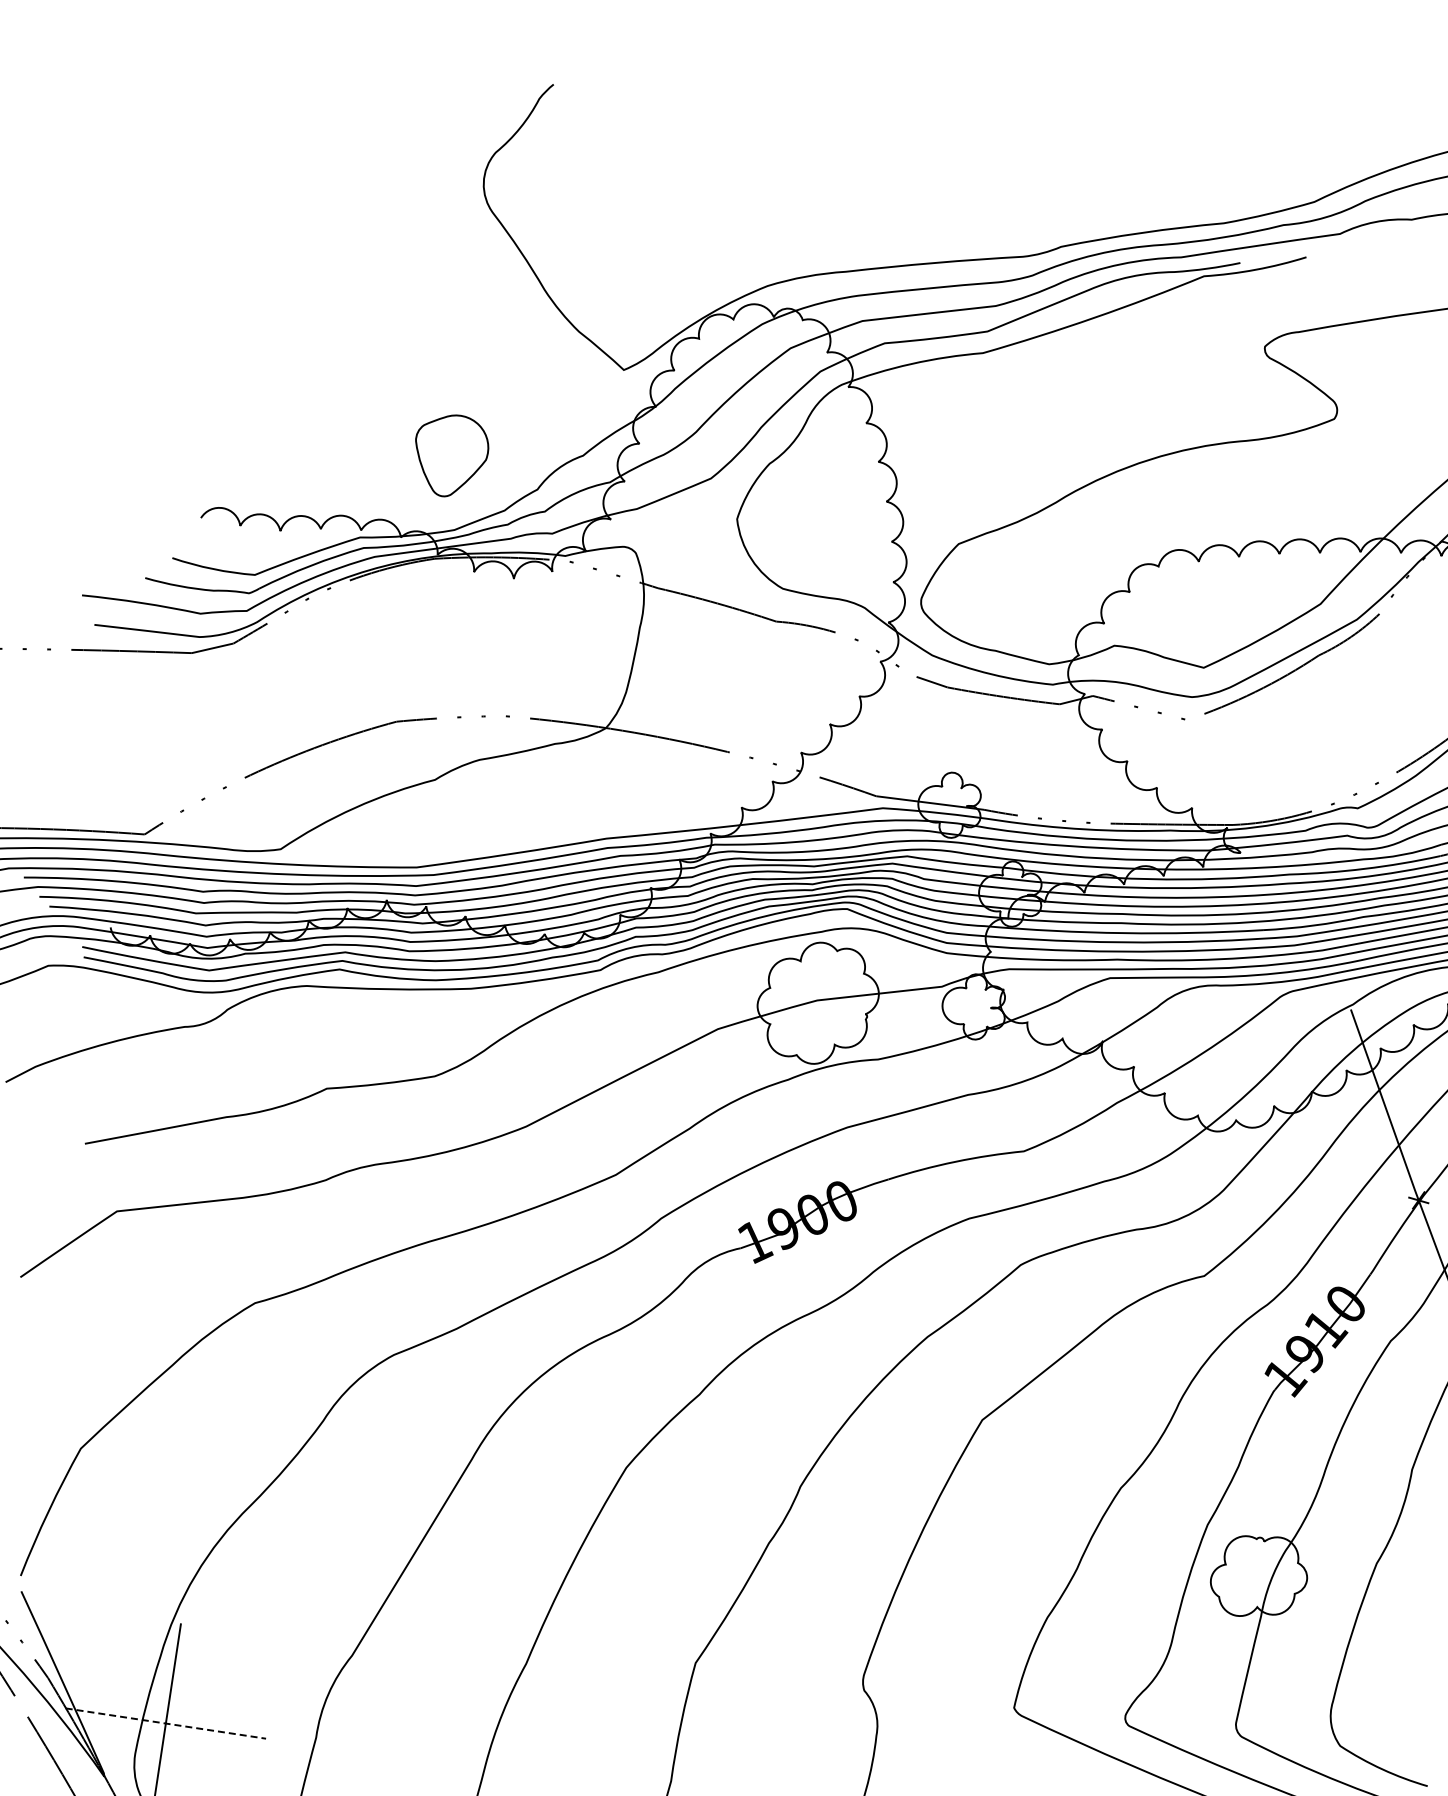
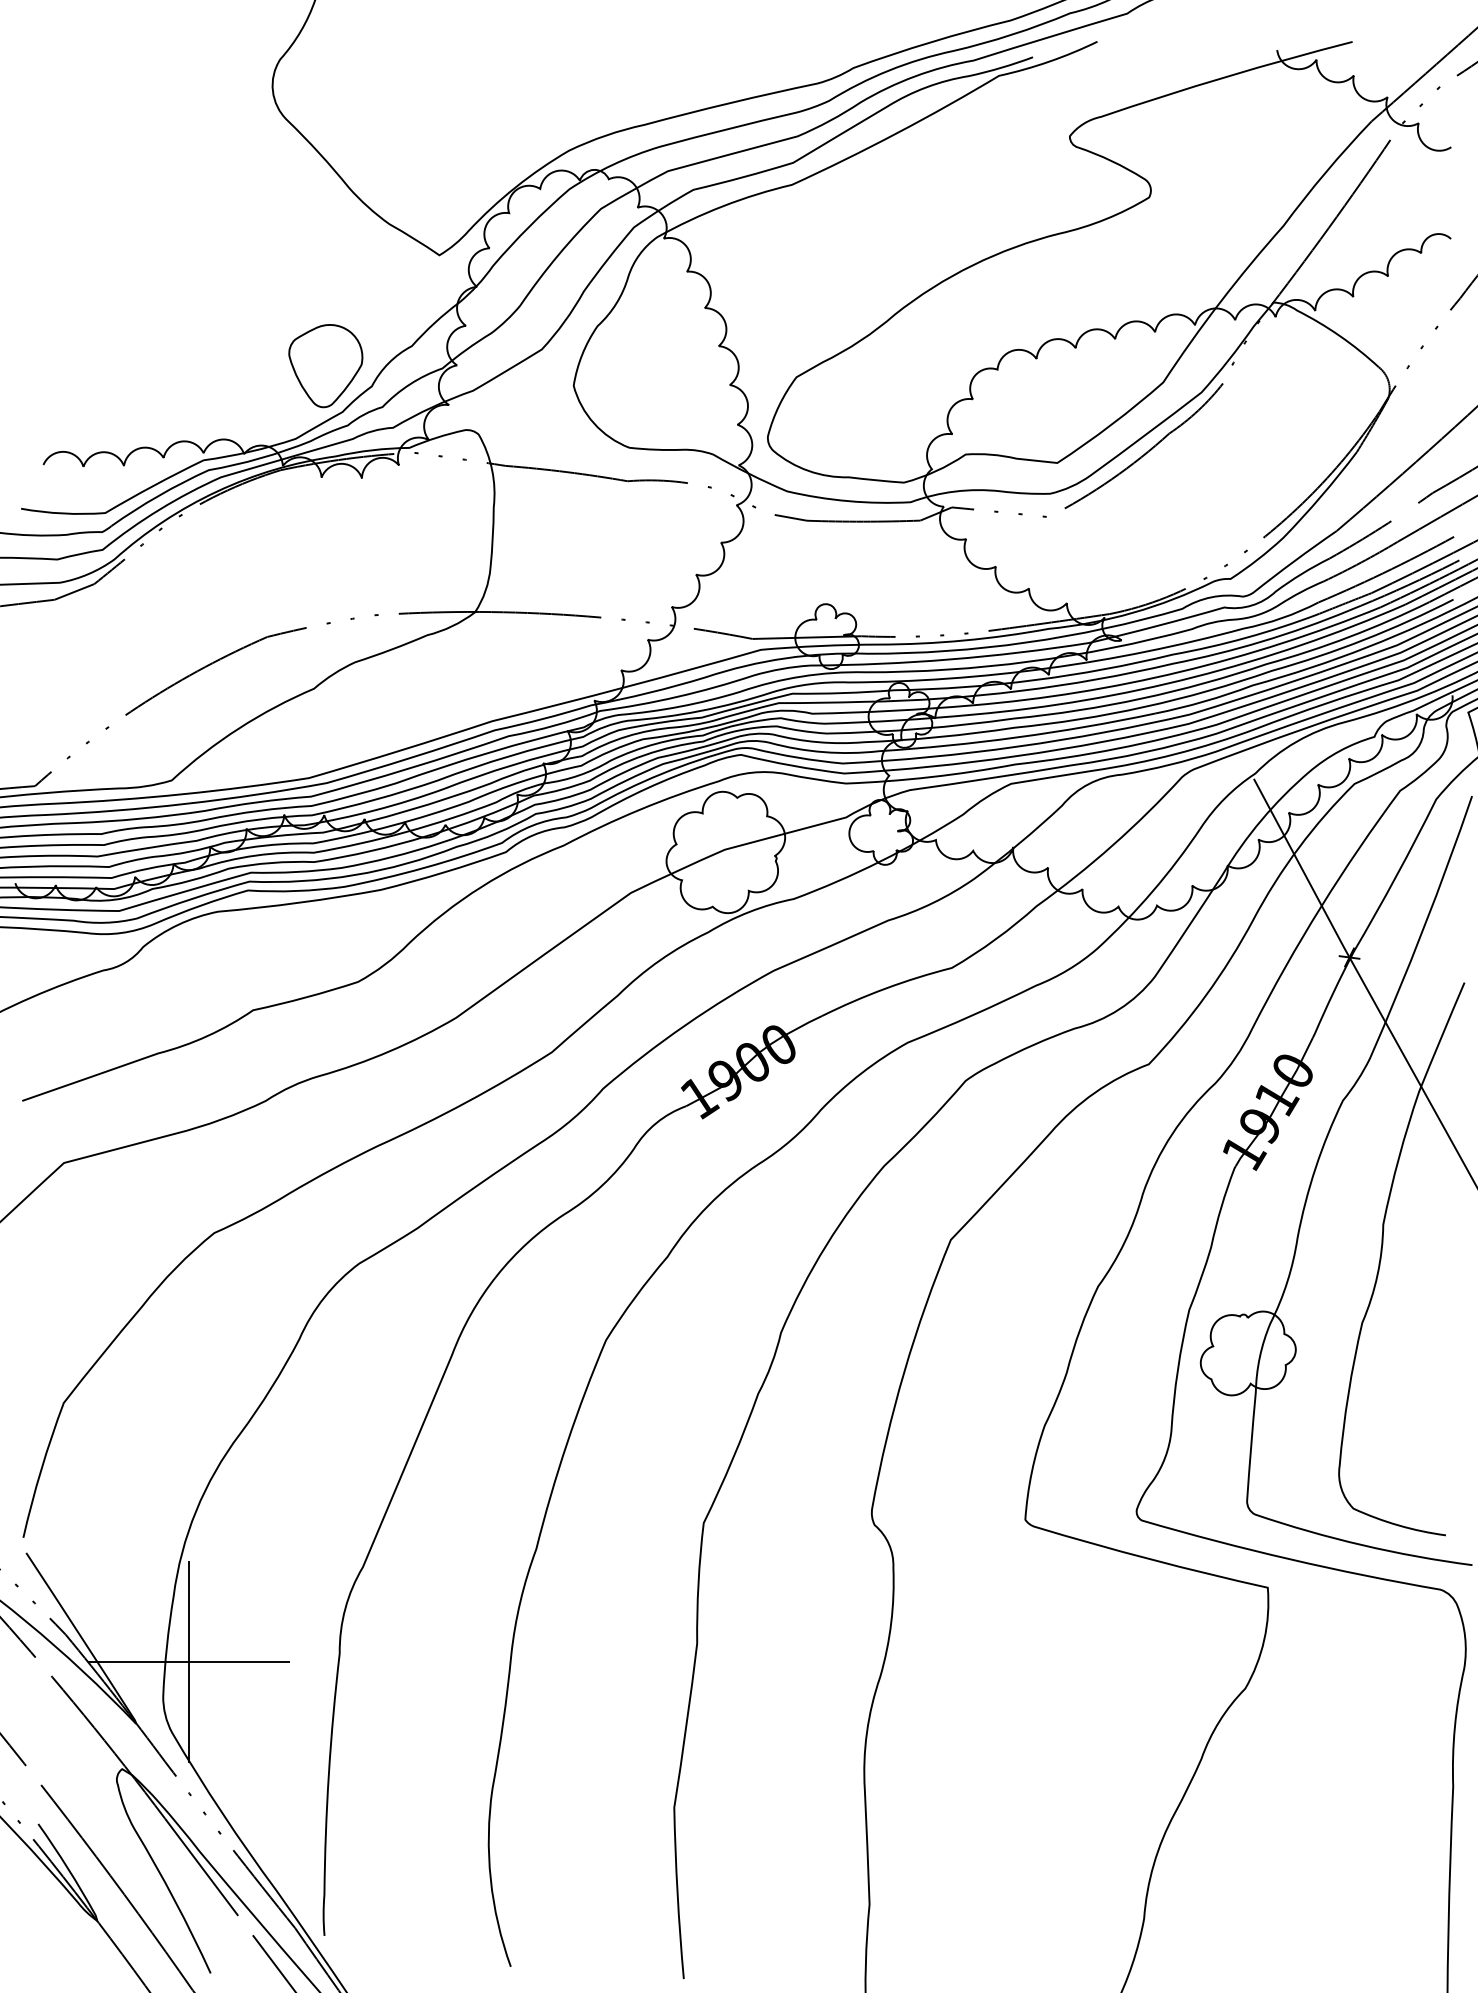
part: (450, 456) -> (325, 366), moved
line: (166, 1724) -> (189, 1662), dashed -> solid

